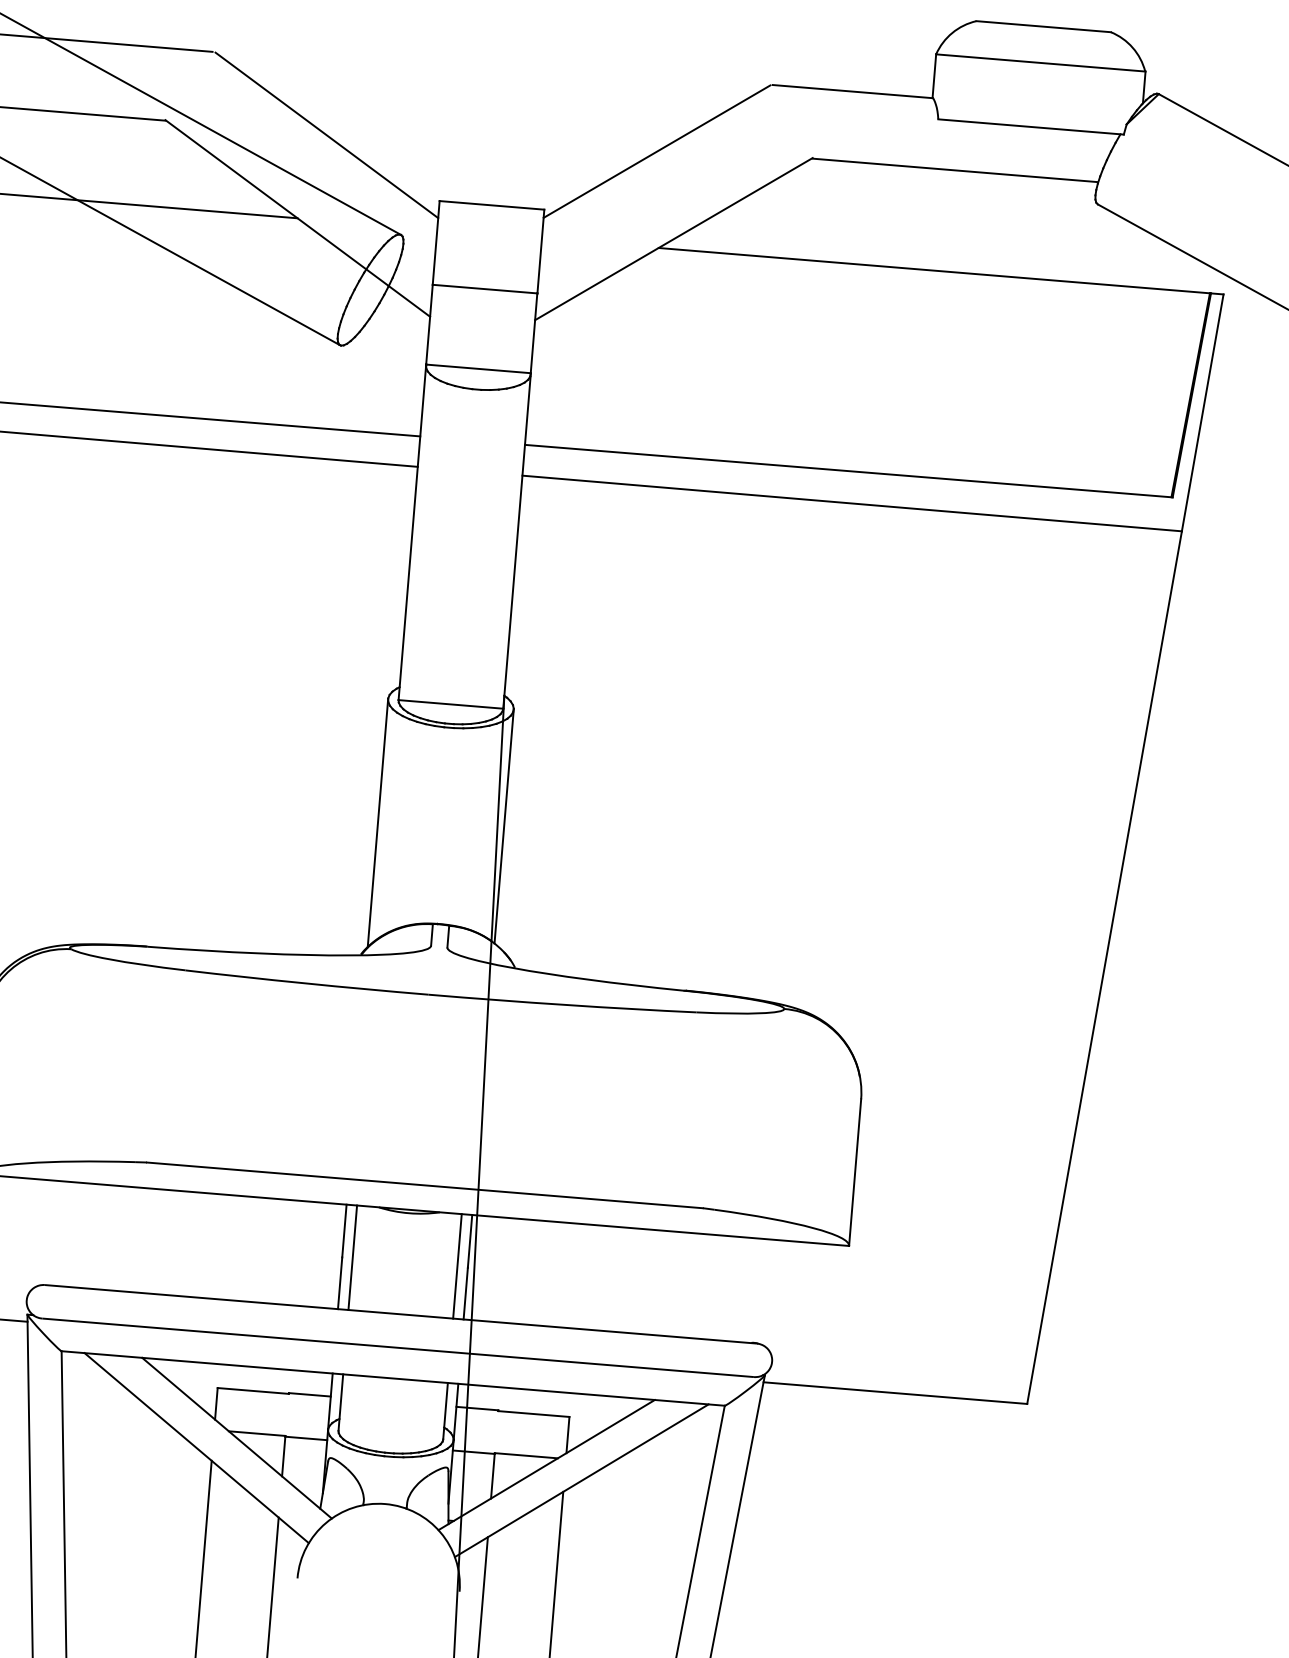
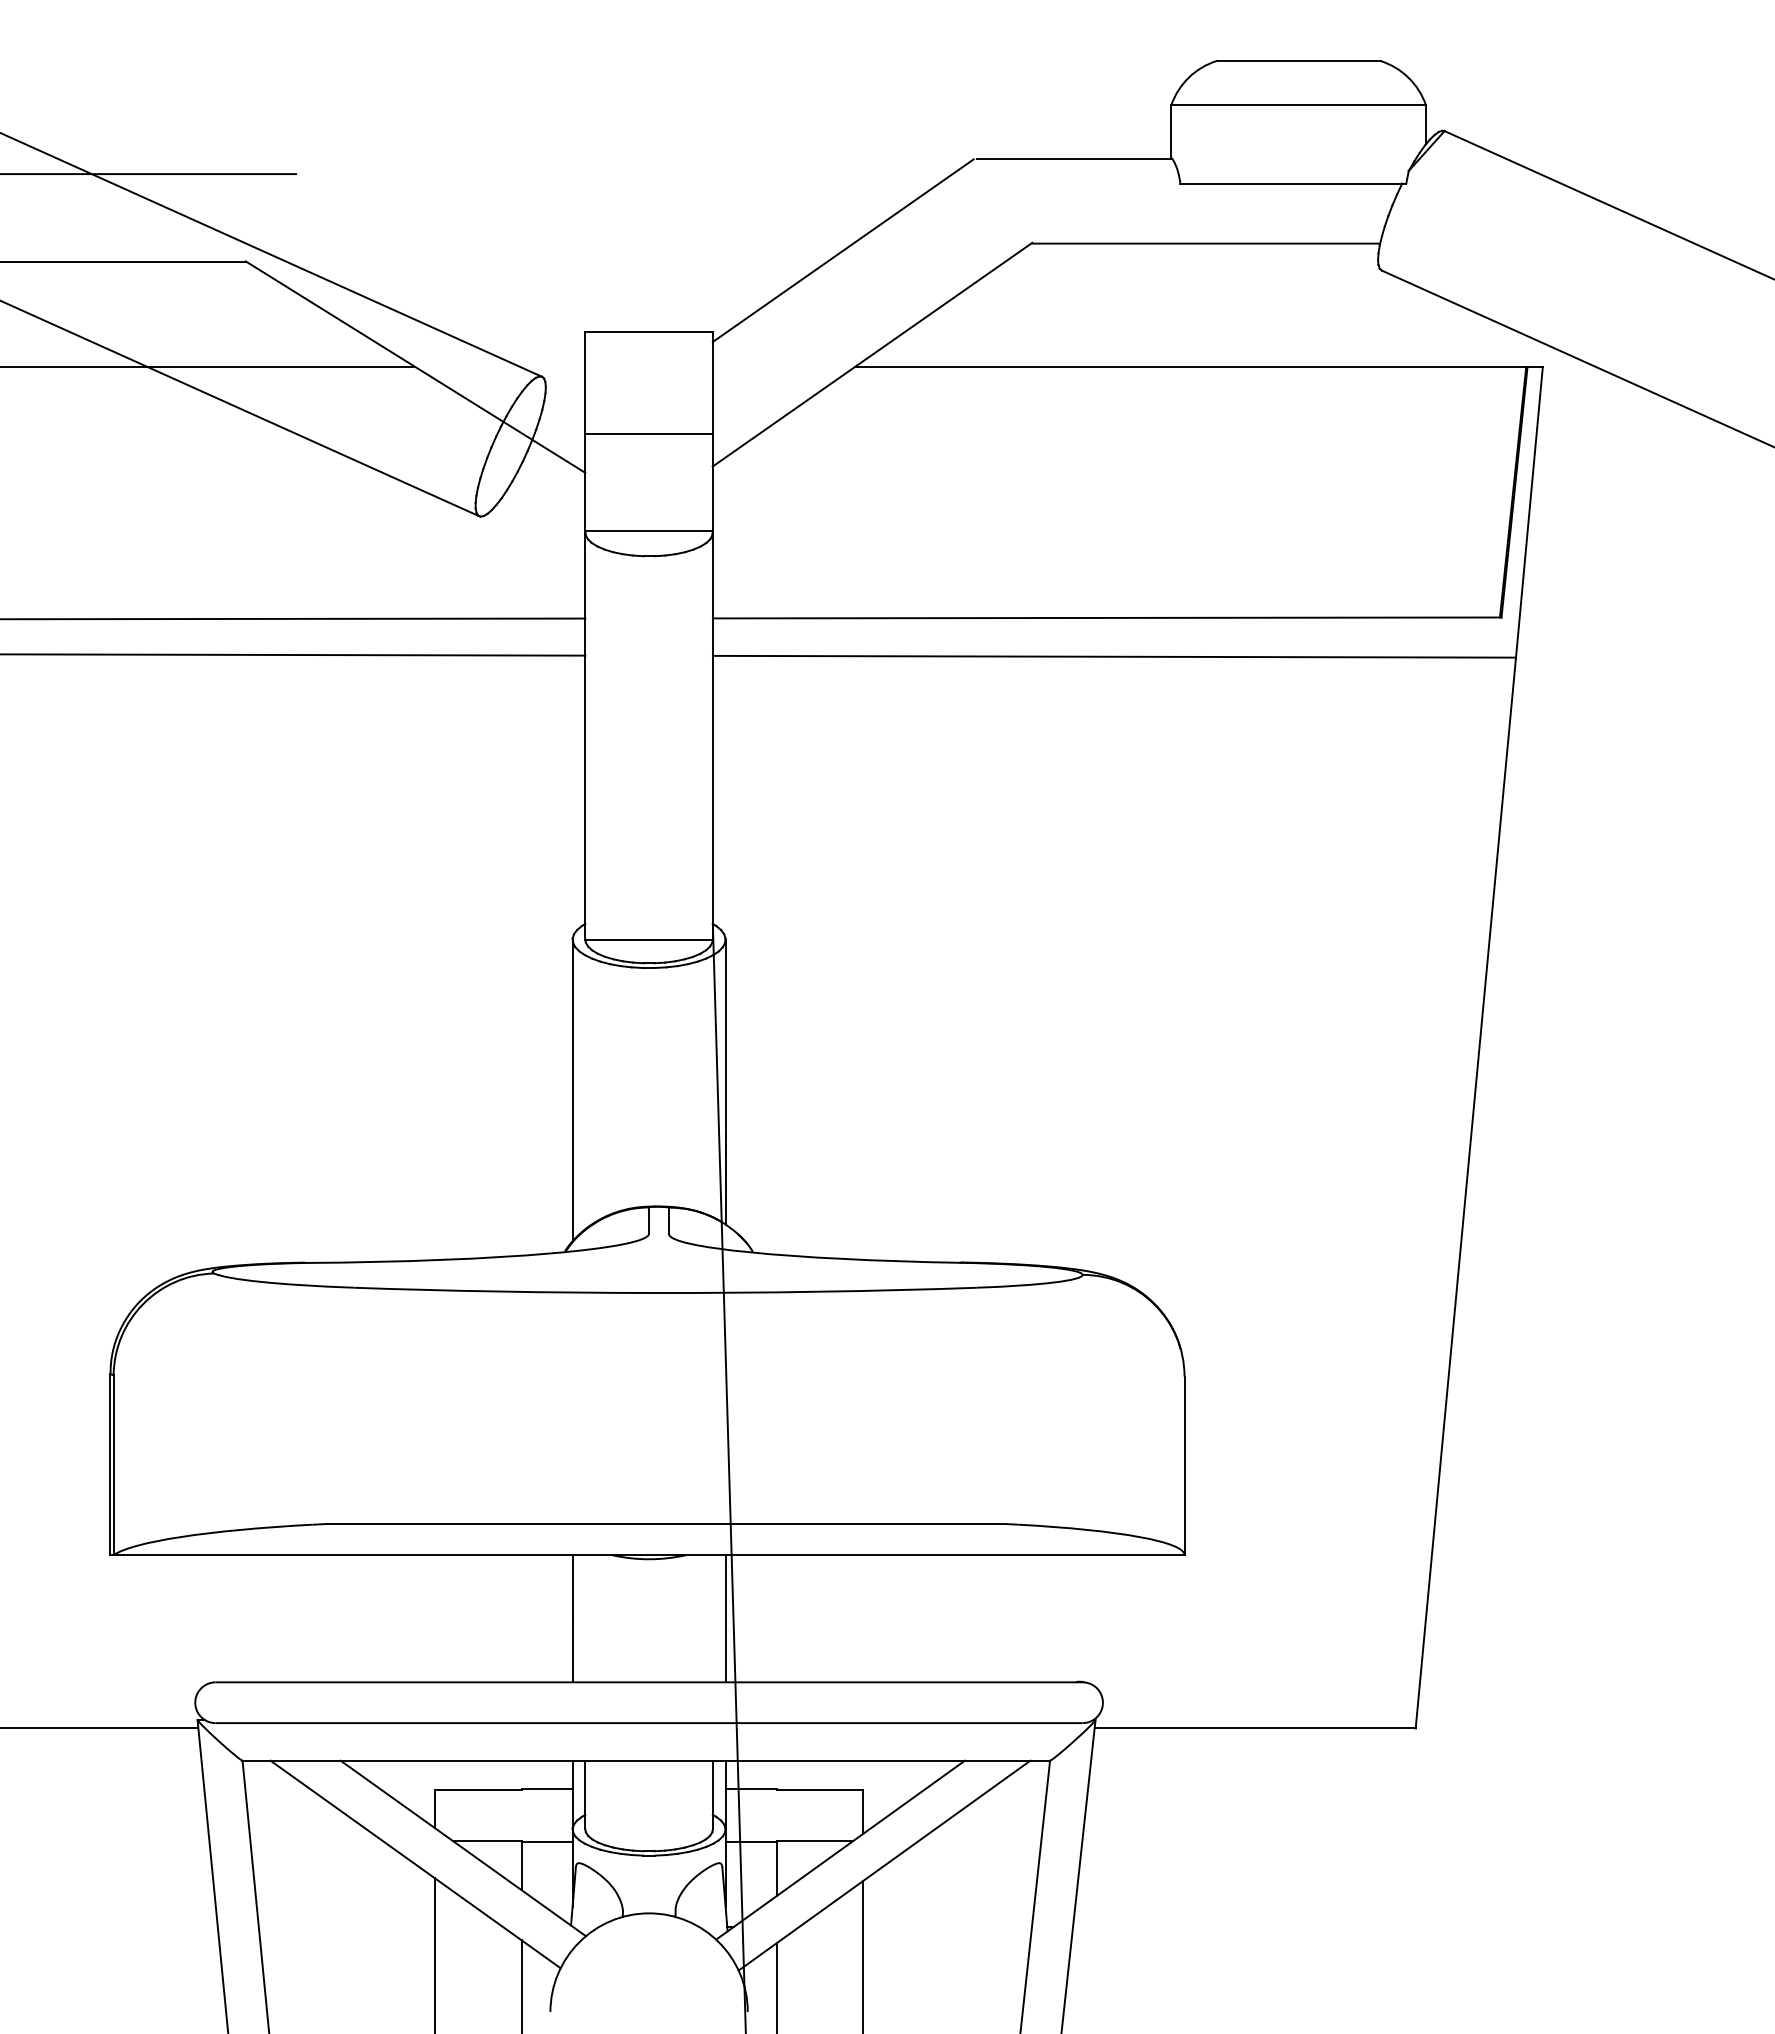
line: (326, 135) -> (442, 263), removed
line: (352, 1257) -> (585, 1618), removed
line: (457, 1266) -> (712, 1618), removed

